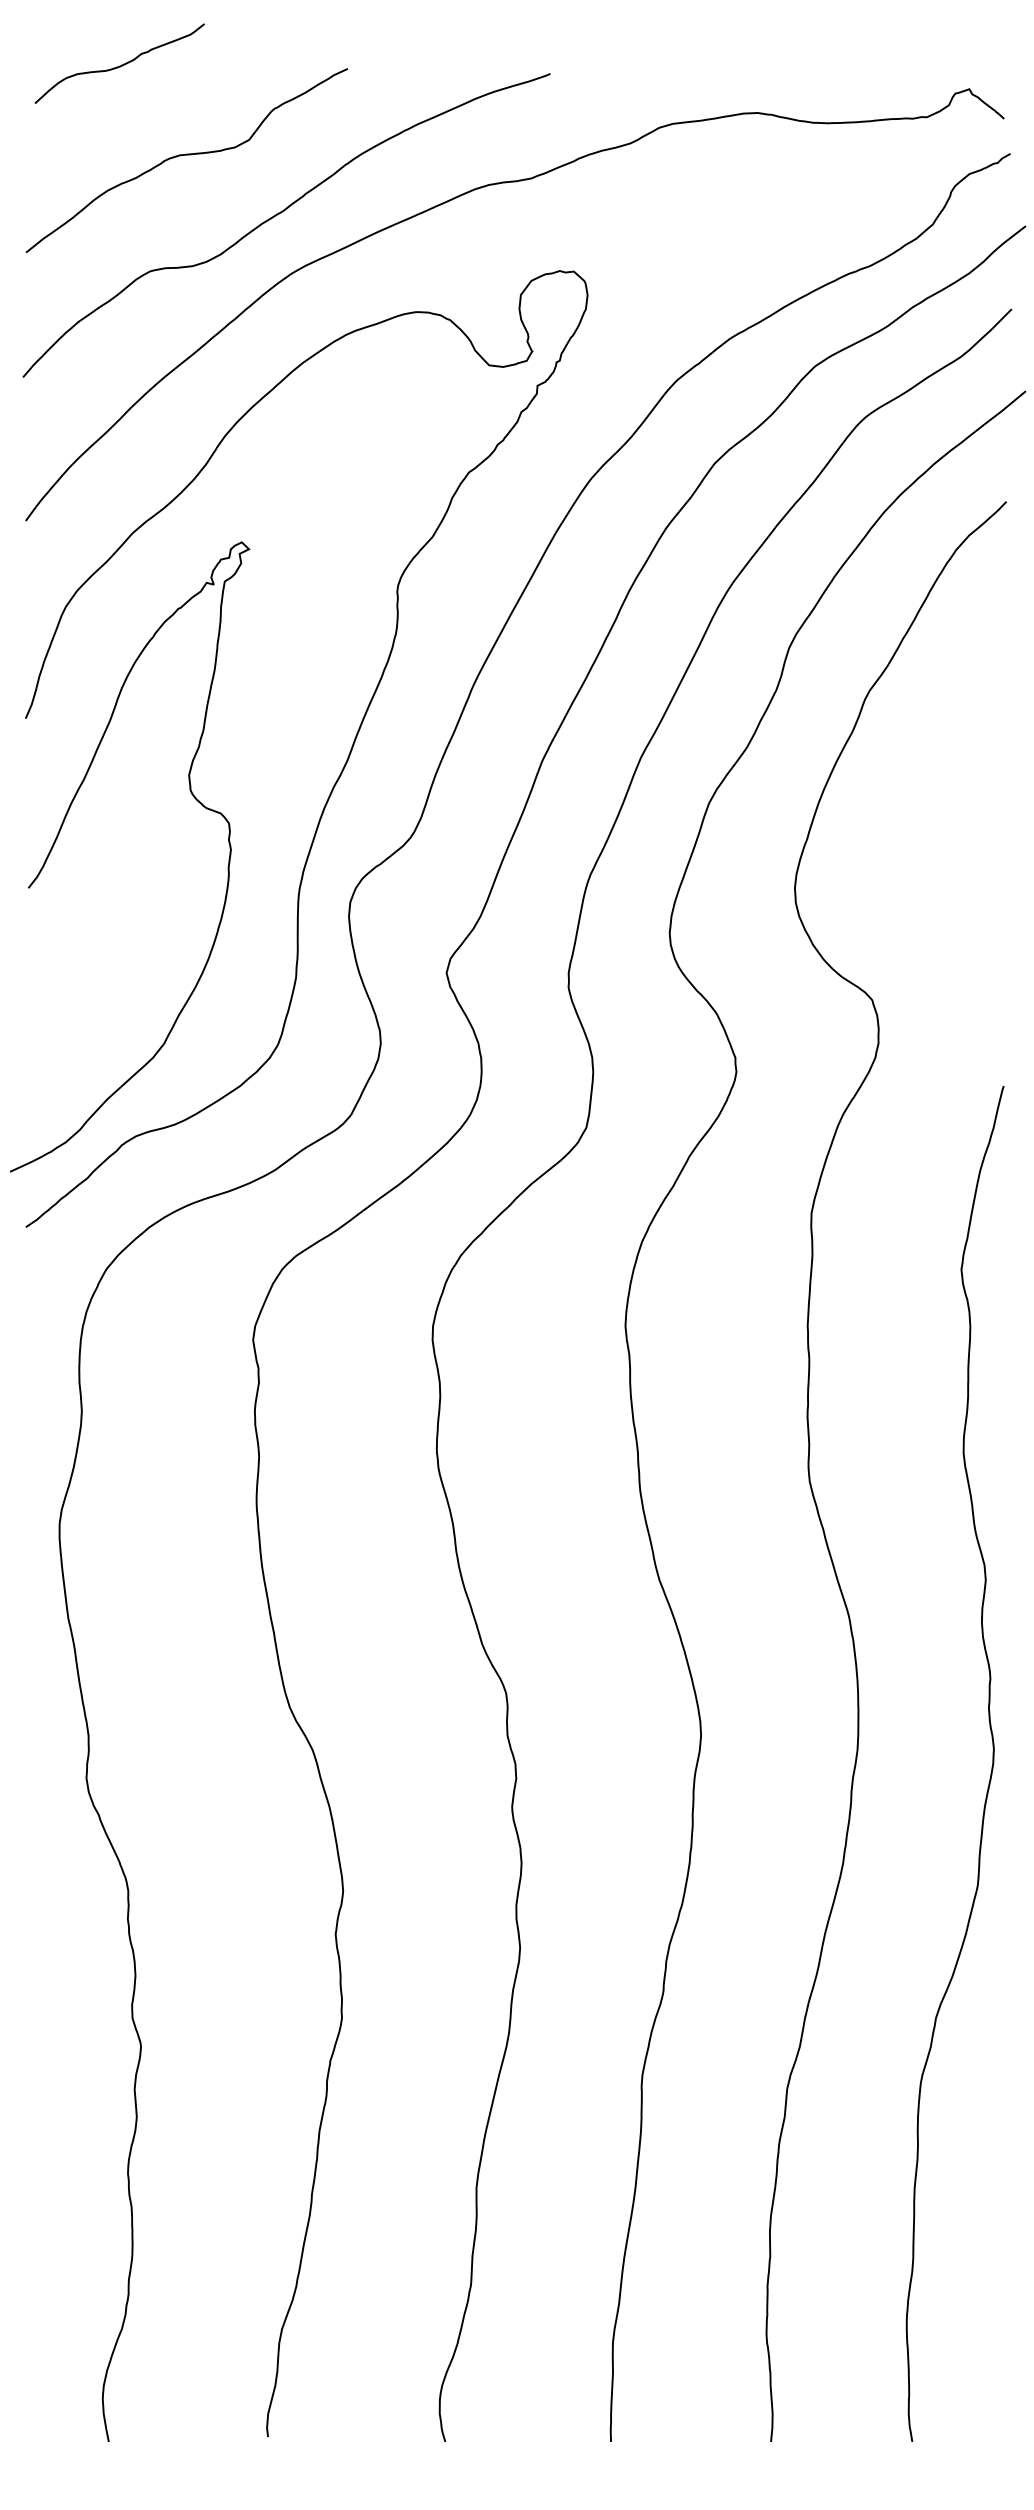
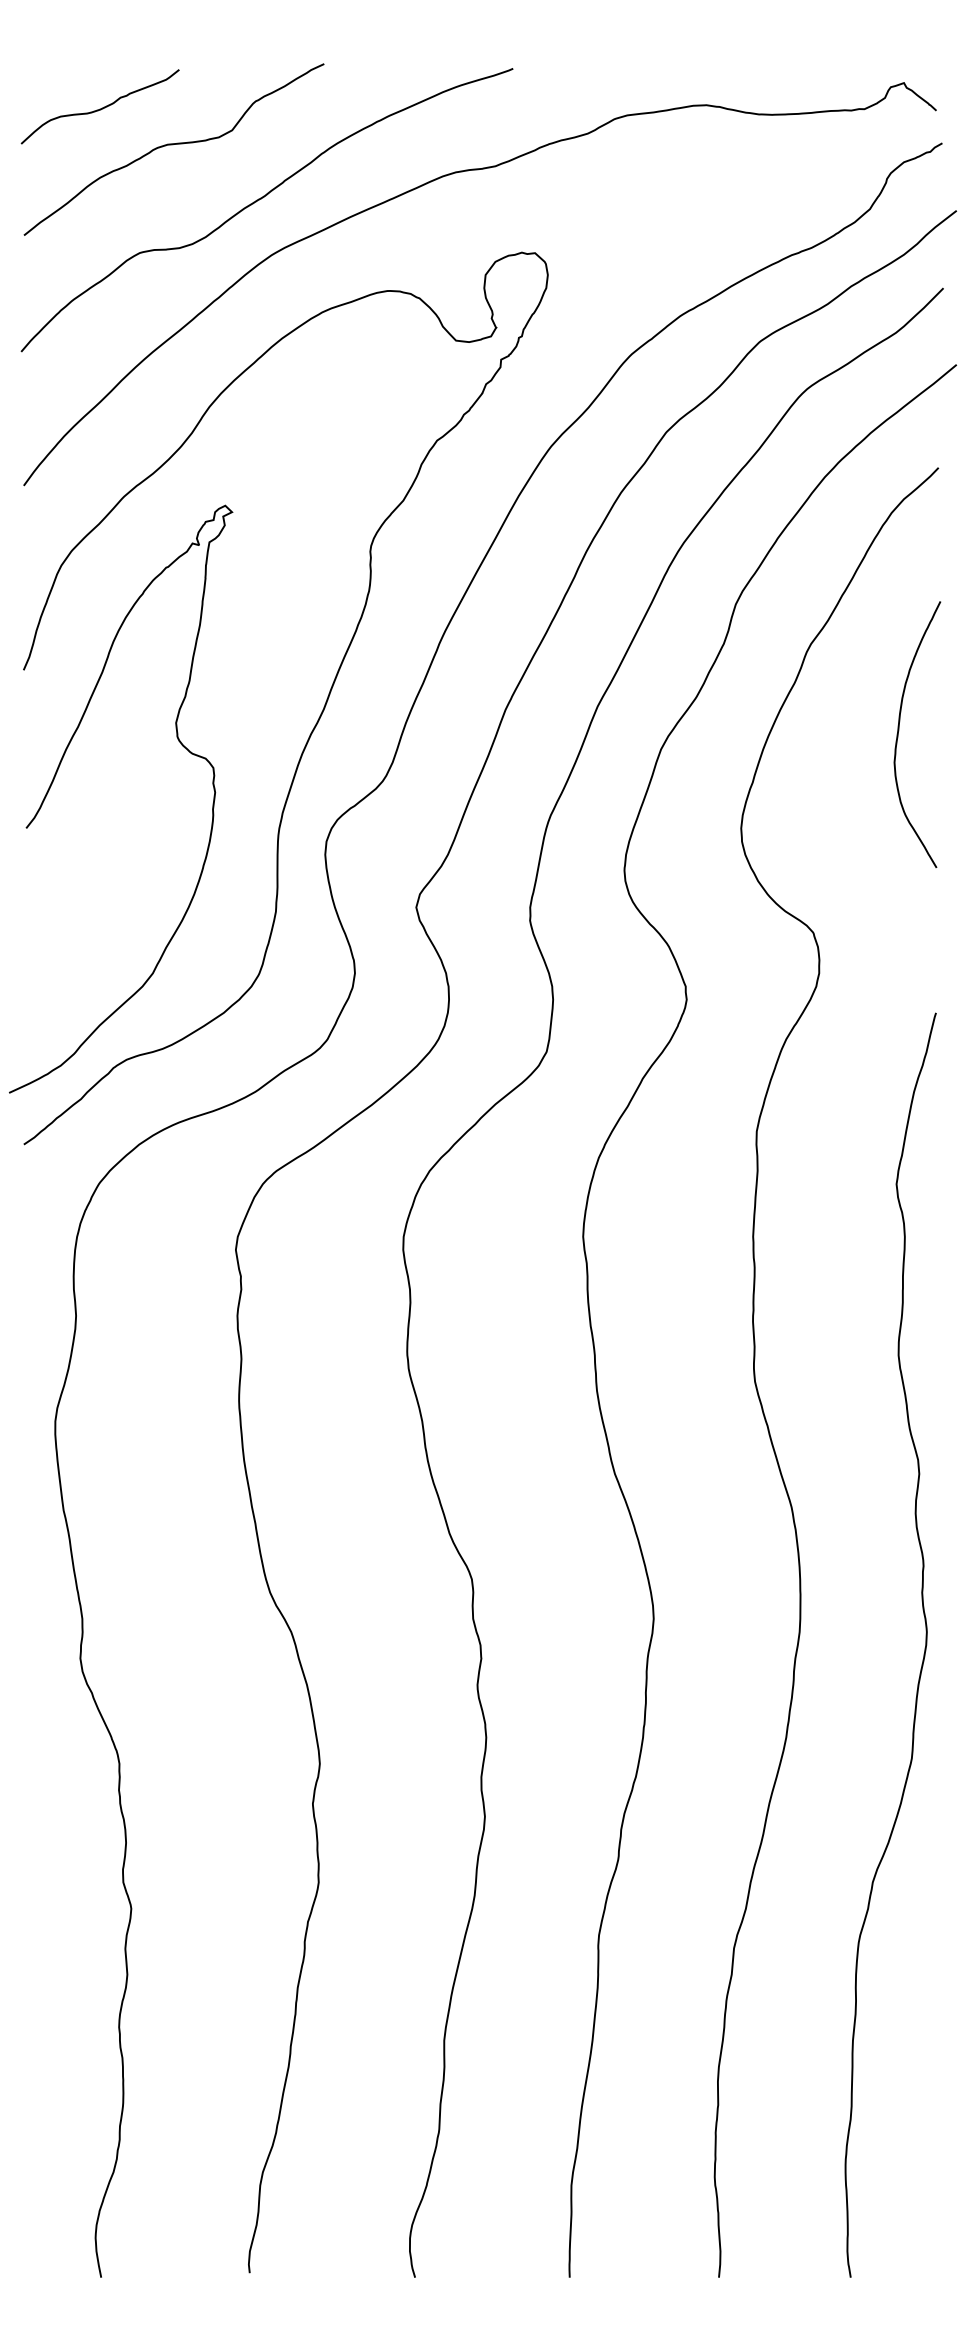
curve: (119, 65) -> (100, 108), moved
curve: (964, 783) -> (899, 730), added

